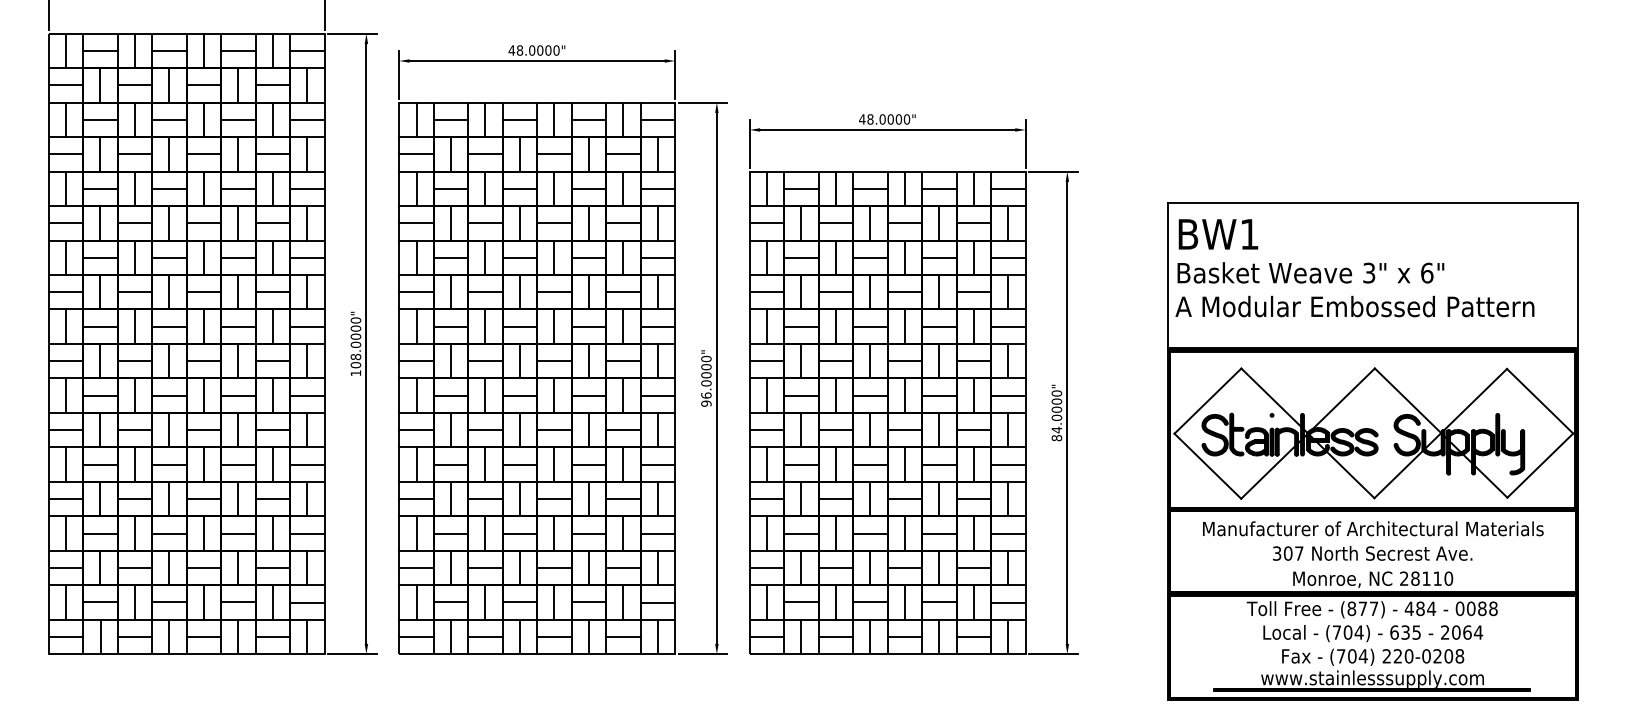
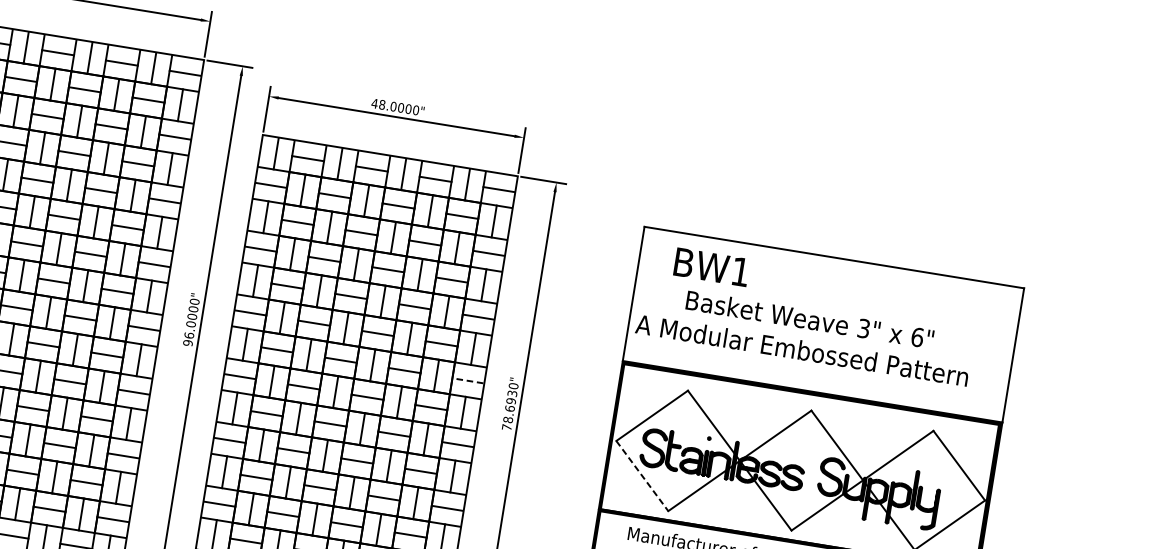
text: (1218, 234) -> (711, 267), moved
text: (1310, 272) -> (809, 319), moved
line: (1007, 395) -> (467, 380), solid -> dashed
text: (1056, 419) -> (509, 410), 84.0000" -> 78.6930"
line: (1207, 466) -> (641, 476), solid -> dashed

